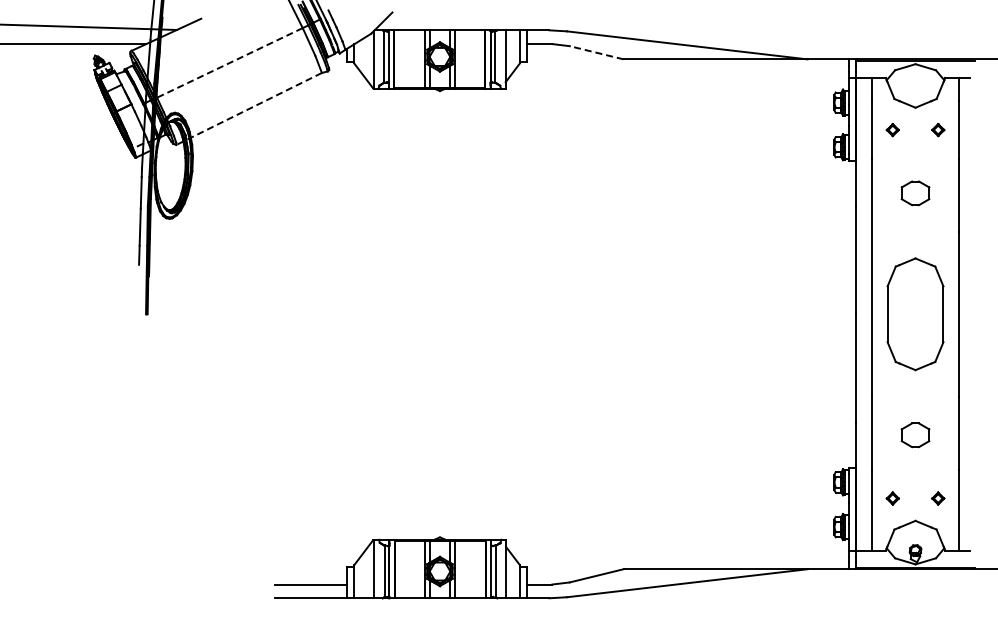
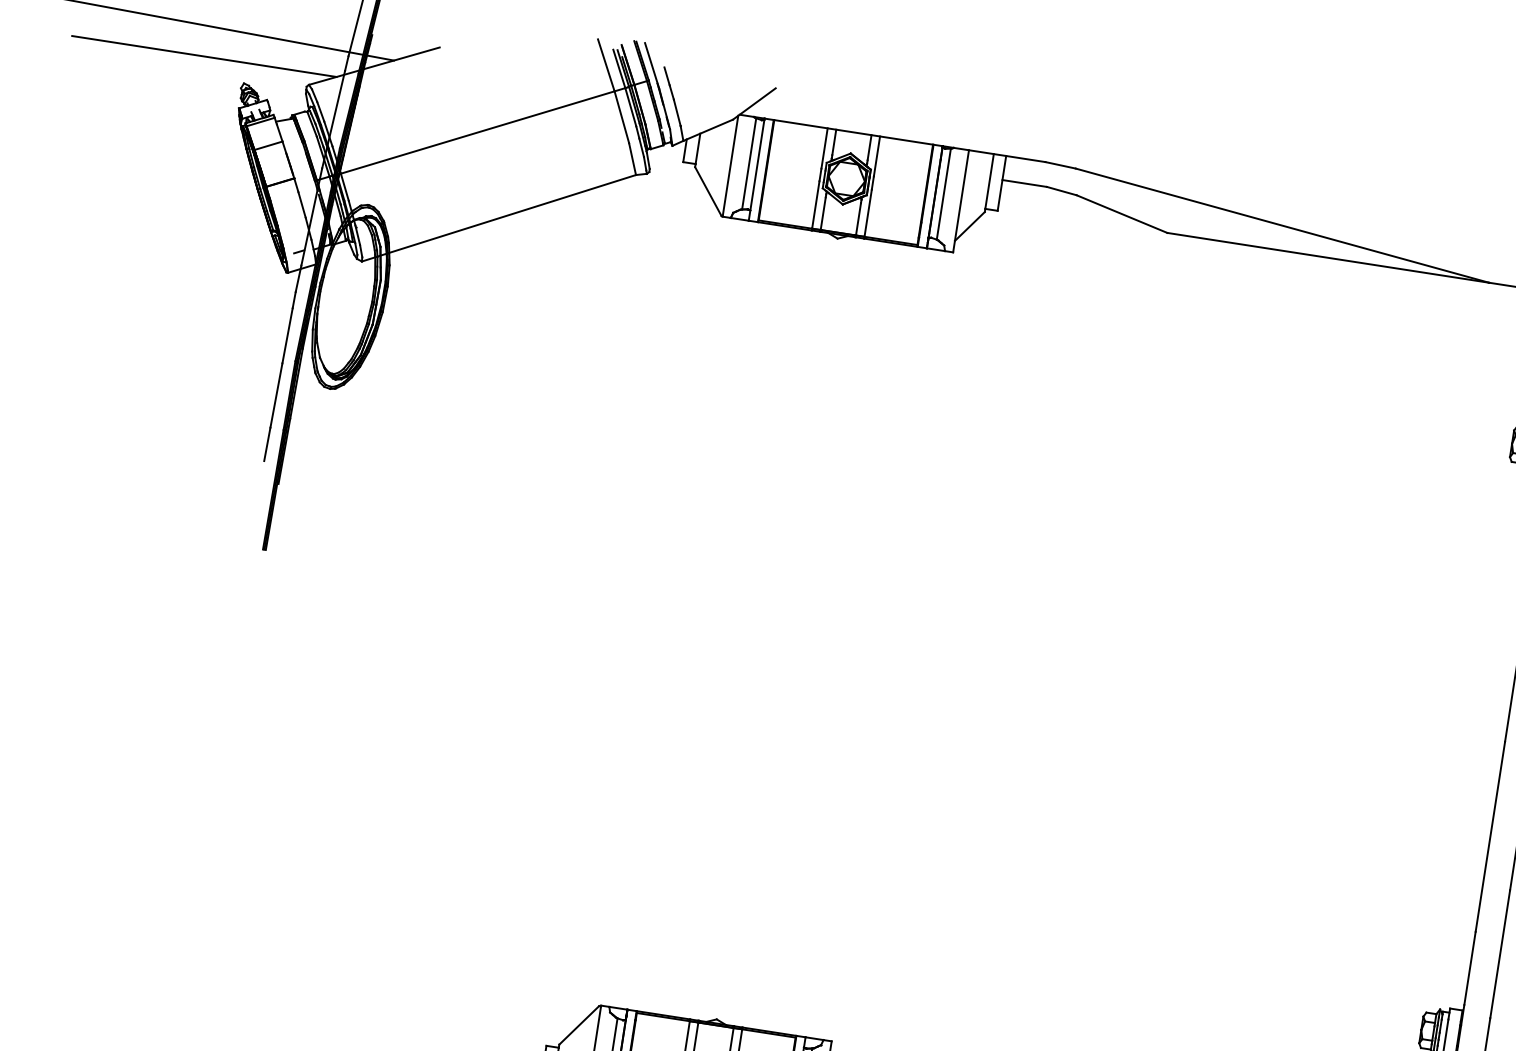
line: (596, 52) -> (1121, 213), dashed -> solid
line: (229, 62) -> (477, 131), dashed -> solid
line: (248, 109) -> (497, 219), dashed -> solid

